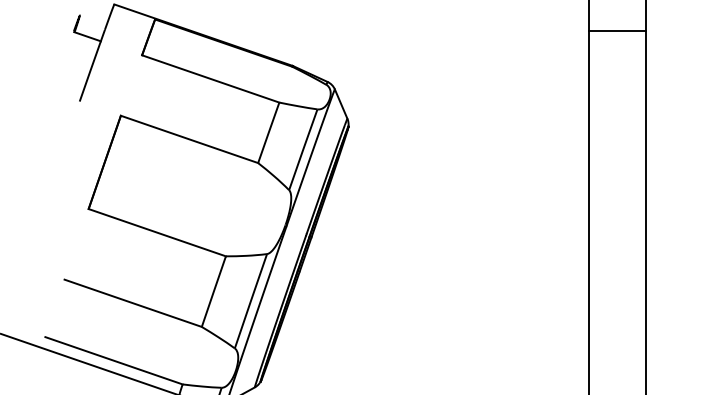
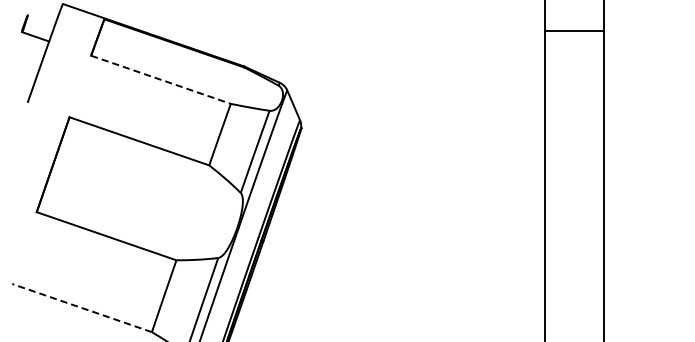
line: (210, 78) -> (160, 79), solid -> dashed
line: (133, 303) -> (82, 308), solid -> dashed

